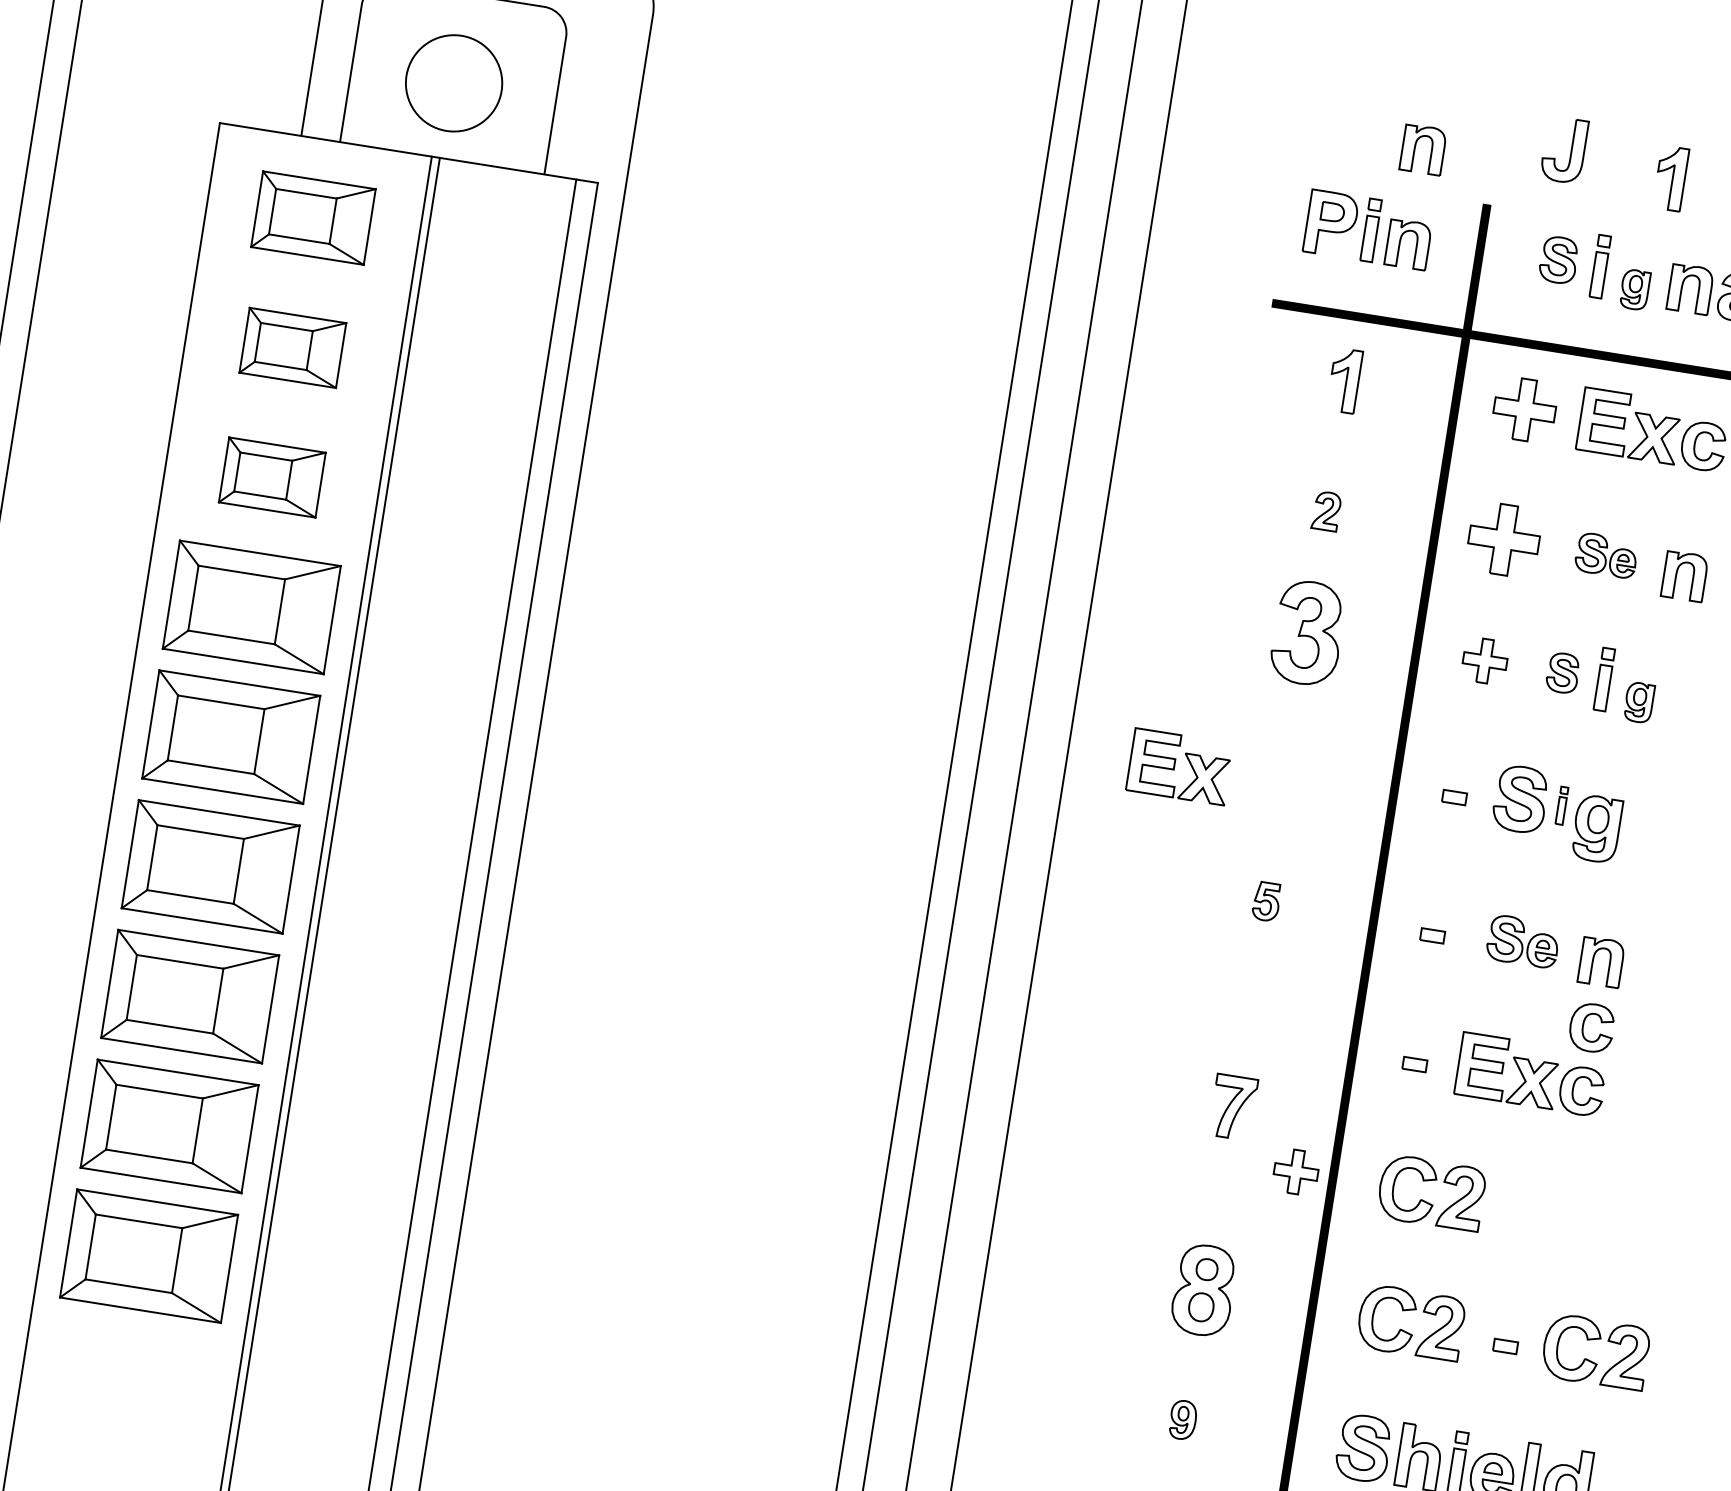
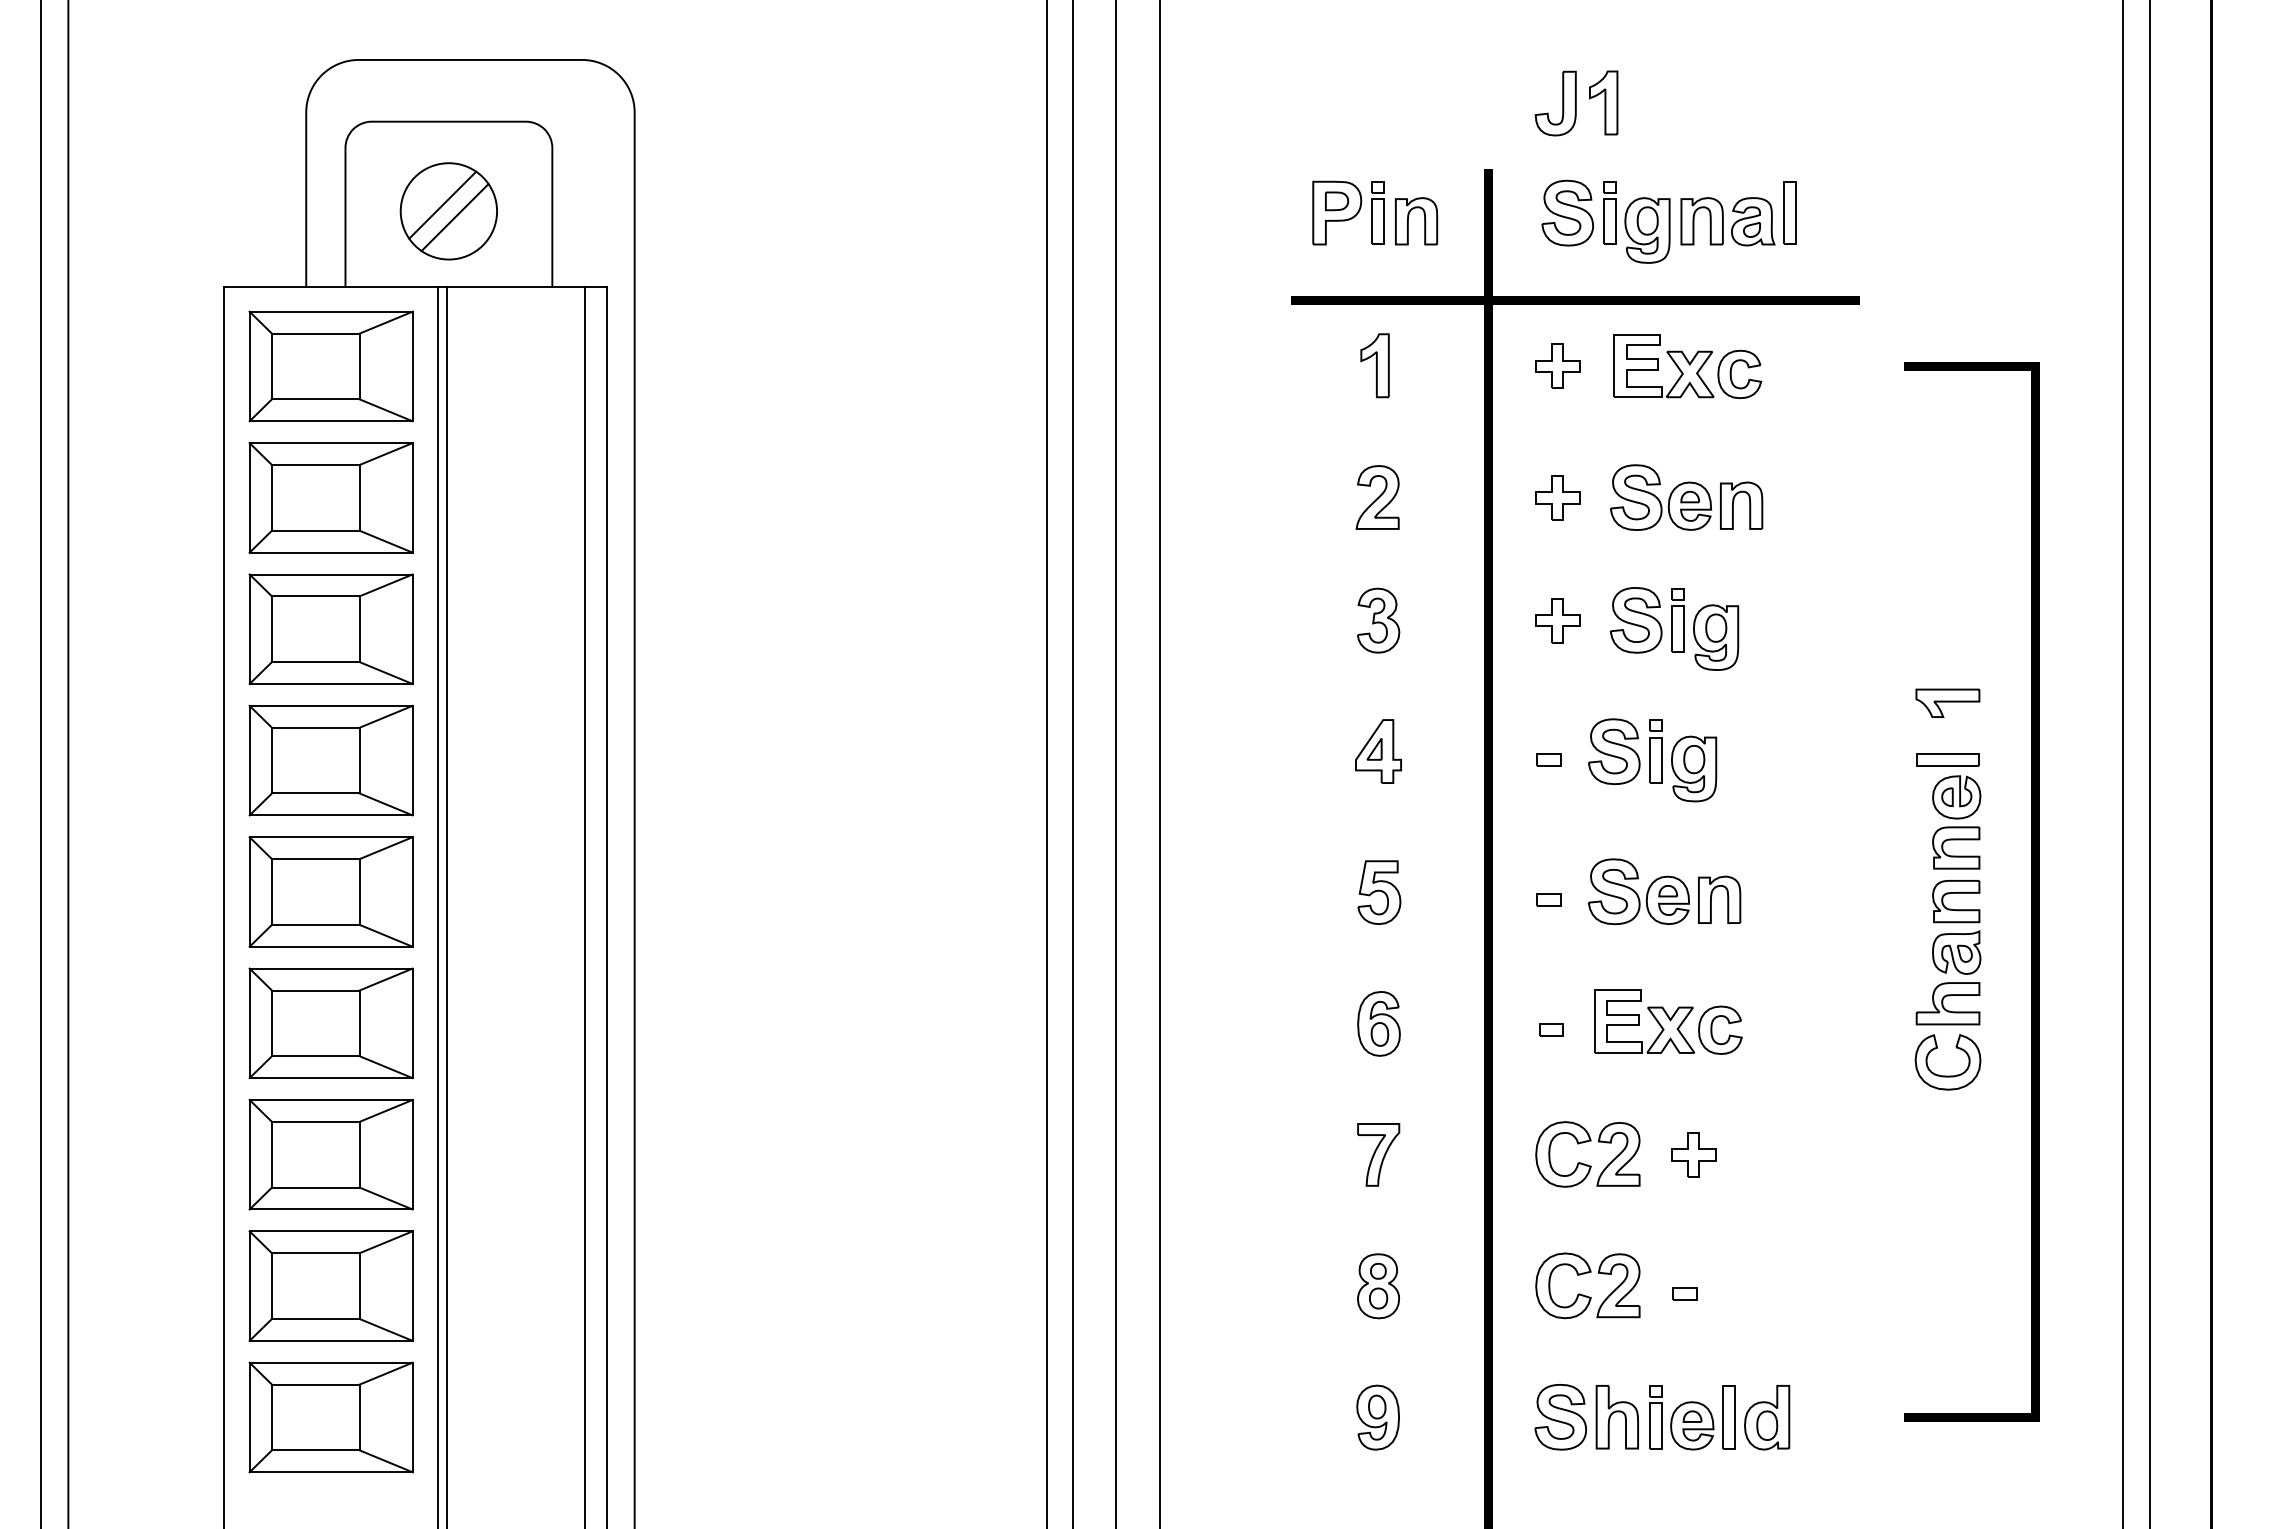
line: (448, 75) -> (442, 204), added
line: (458, 90) -> (454, 217), added
part: (1415, 148) -> (1408, 125), removed
part: (1670, 177) -> (1603, 102), moved
part: (312, 218) -> (330, 366), size x1.43
part: (1558, 259) -> (1567, 212), size x1.43
part: (1634, 289) -> (1647, 230), size x1.67
part: (292, 347) -> (330, 497), size x1.67
part: (1524, 409) -> (1557, 365), size x0.71
part: (271, 476) -> (330, 628), size x1.67
part: (1326, 511) -> (1377, 497), size x1.67
part: (1504, 539) -> (1557, 497), size x0.62
part: (1606, 555) -> (1660, 497), size x1.67
part: (1308, 632) -> (1378, 620), size x0.62
part: (1563, 673) -> (1636, 620), size x1.67
part: (1639, 702) -> (1716, 637), size x1.67
part: (1287, 762) -> (1378, 751), added
part: (1179, 767) -> (1272, 773), removed
part: (1561, 805) -> (1655, 751), size x1.67
part: (1266, 901) -> (1379, 892), size x1.67
part: (1523, 941) -> (1639, 891), size x1.43
part: (1584, 1025) -> (1712, 965), removed
part: (1245, 1030) -> (1378, 1023), added
part: (1233, 1106) -> (1378, 1154), moved
part: (1295, 1171) -> (1693, 1154), moved
part: (1204, 1290) -> (1378, 1286), size x0.71
part: (1589, 1359) -> (1770, 1294), removed
part: (1182, 1419) -> (1377, 1417), size x1.67

